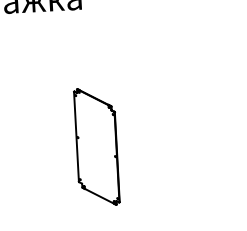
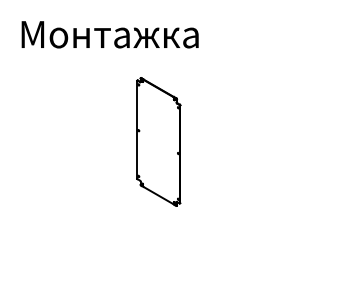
part: (96, 146) -> (158, 141), moved

